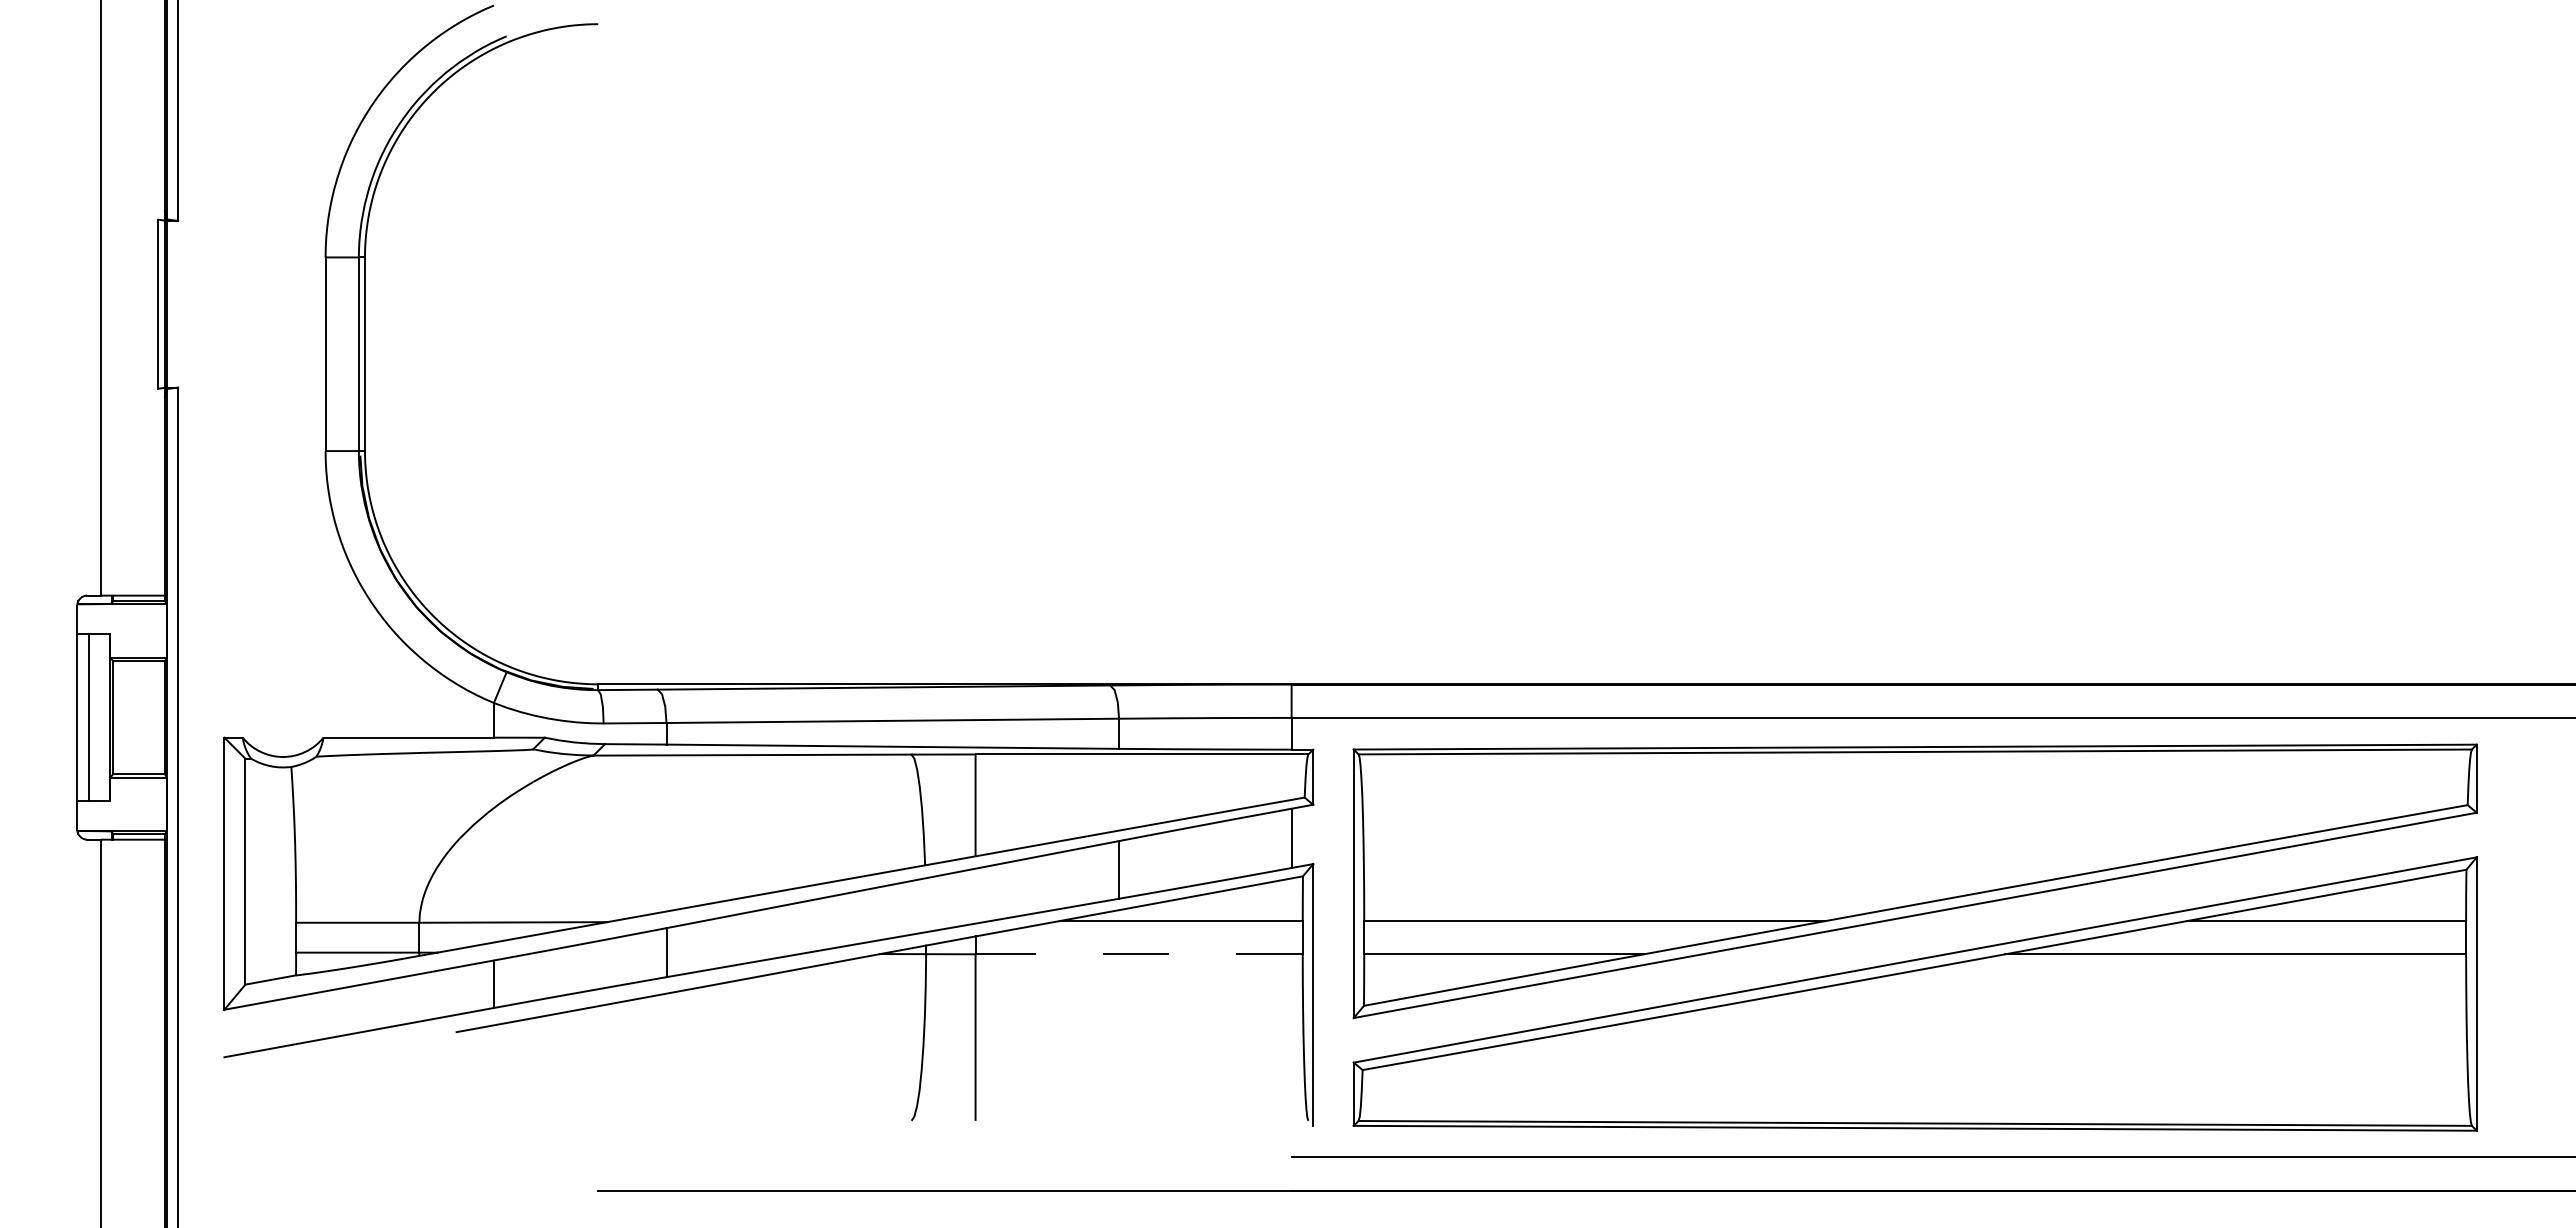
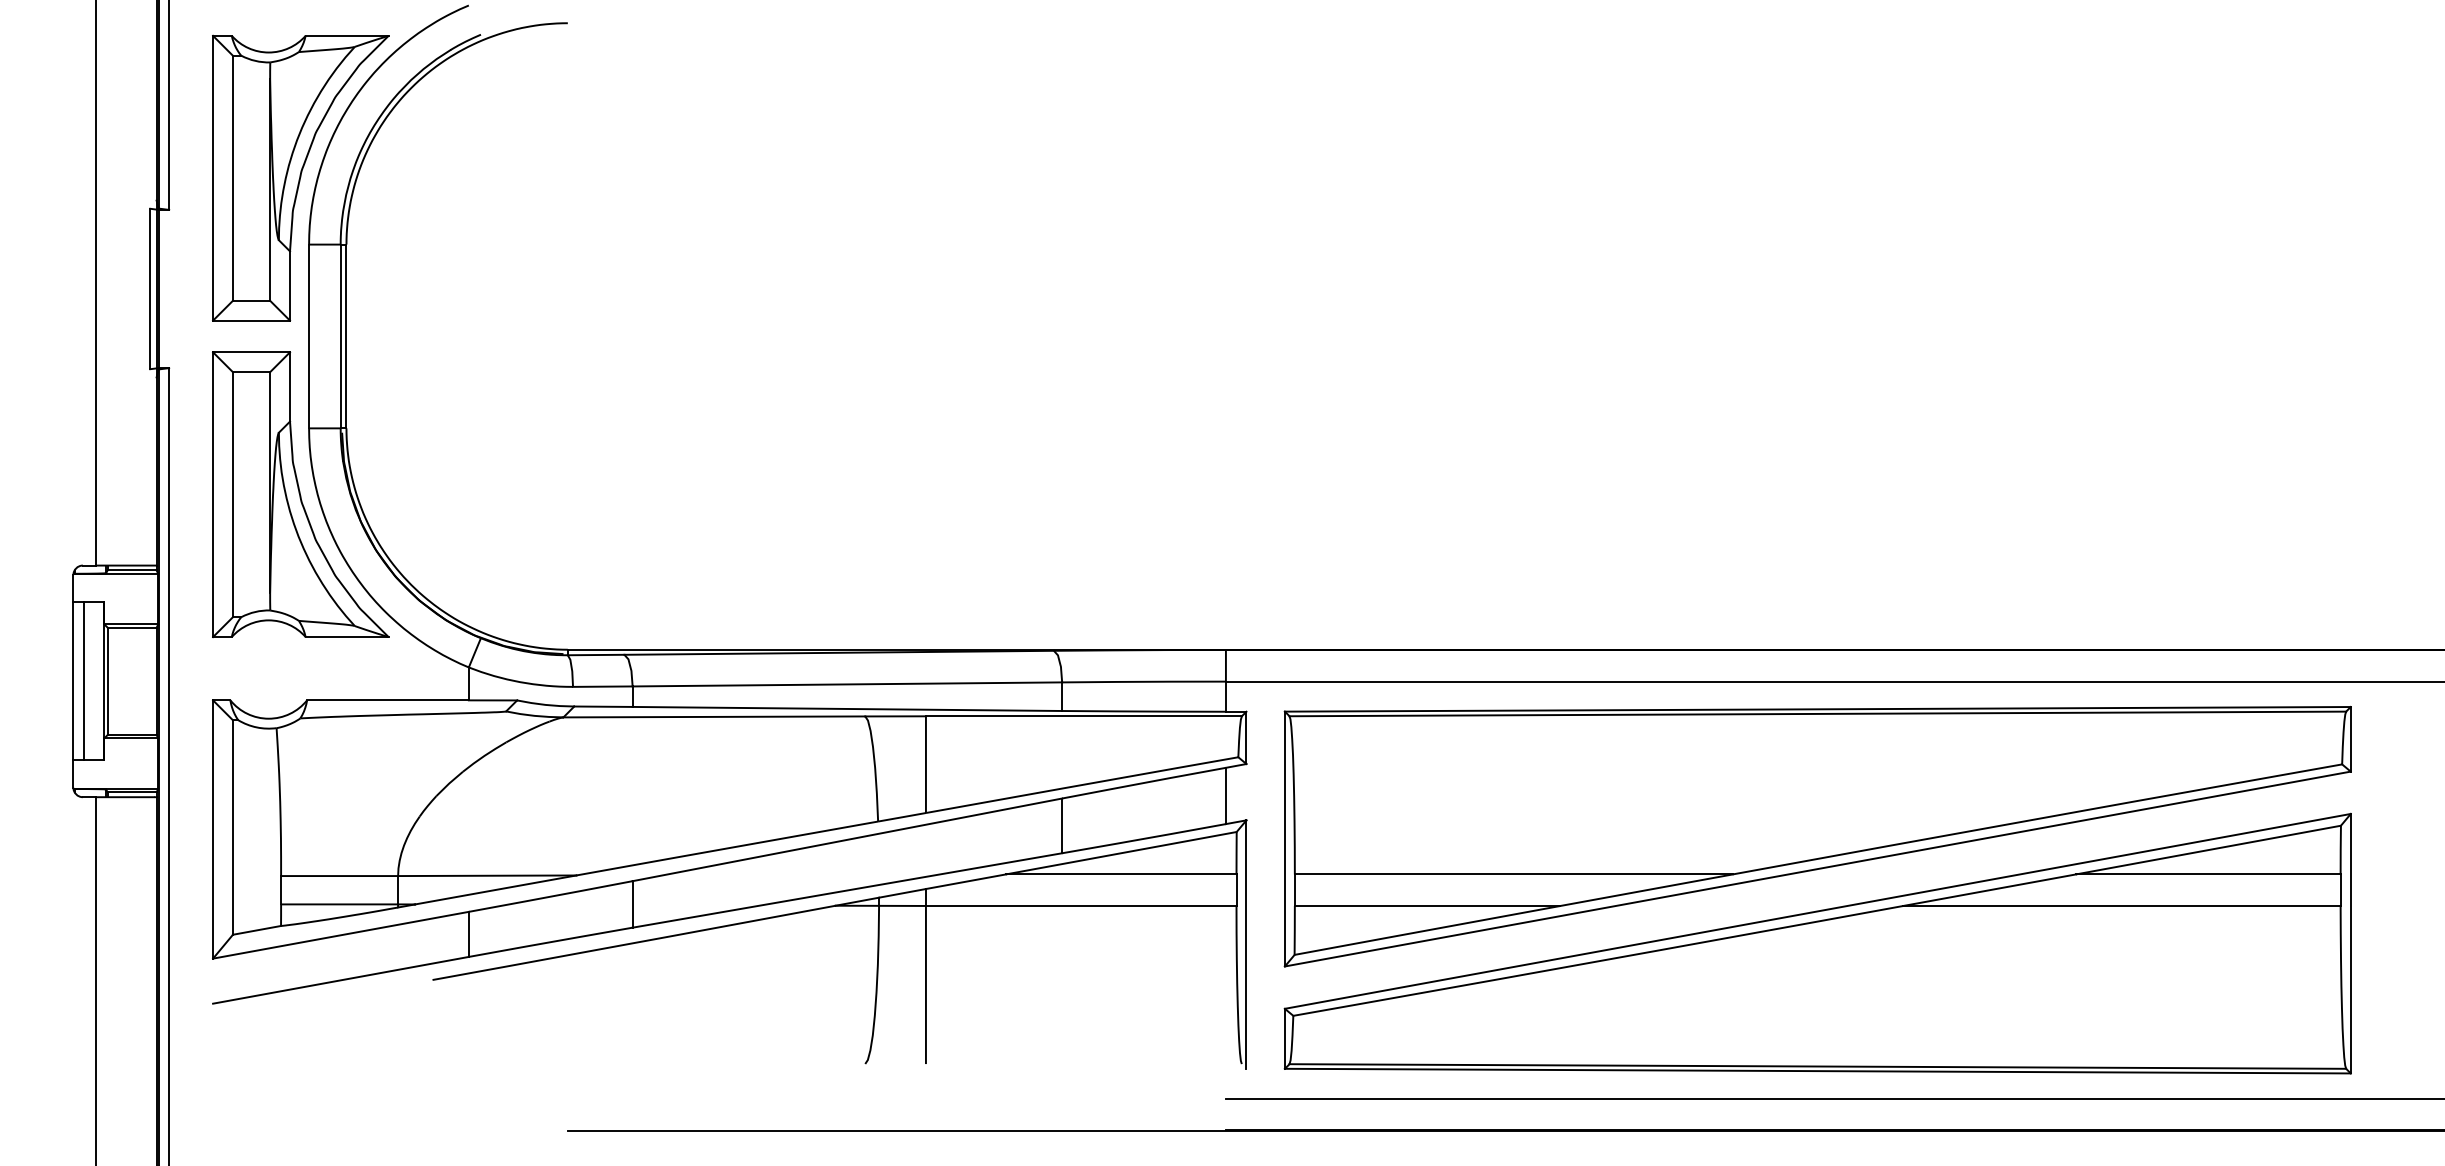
part: (316, 187) -> (300, 178), added
part: (316, 520) -> (300, 494), added
line: (1139, 954) -> (1081, 906), dashed -> solid

